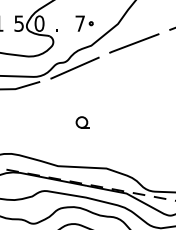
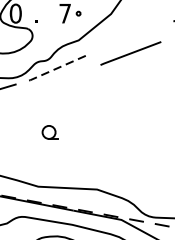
line: (134, 43) -> (131, 53), moved
line: (74, 68) -> (58, 68), solid -> dashed
part: (82, 122) -> (49, 132), moved

